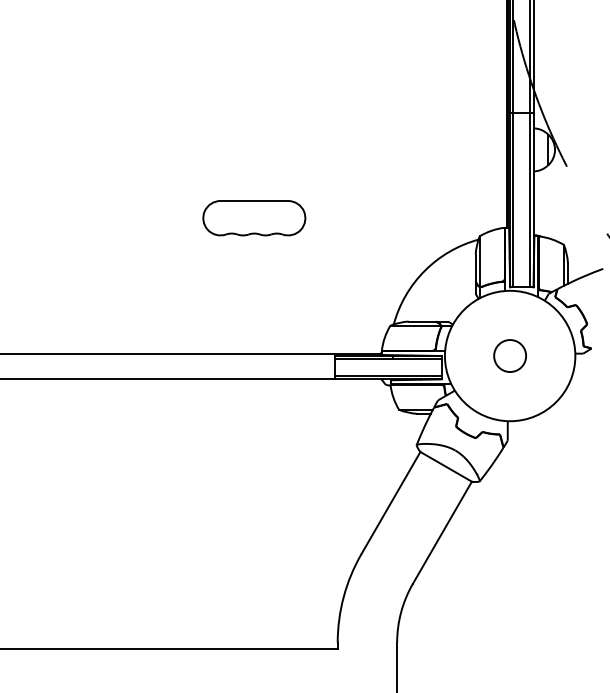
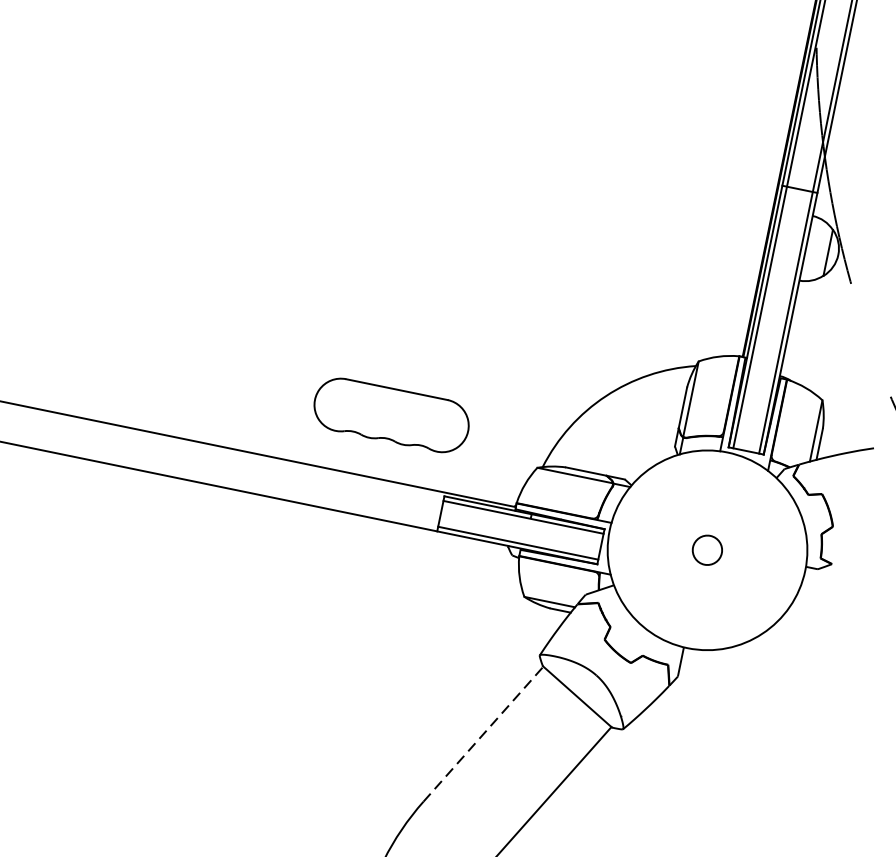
part: (254, 218) -> (391, 415), moved
circle: (509, 355) -> (706, 549), size x0.6
line: (390, 503) -> (482, 734), solid -> dashed

